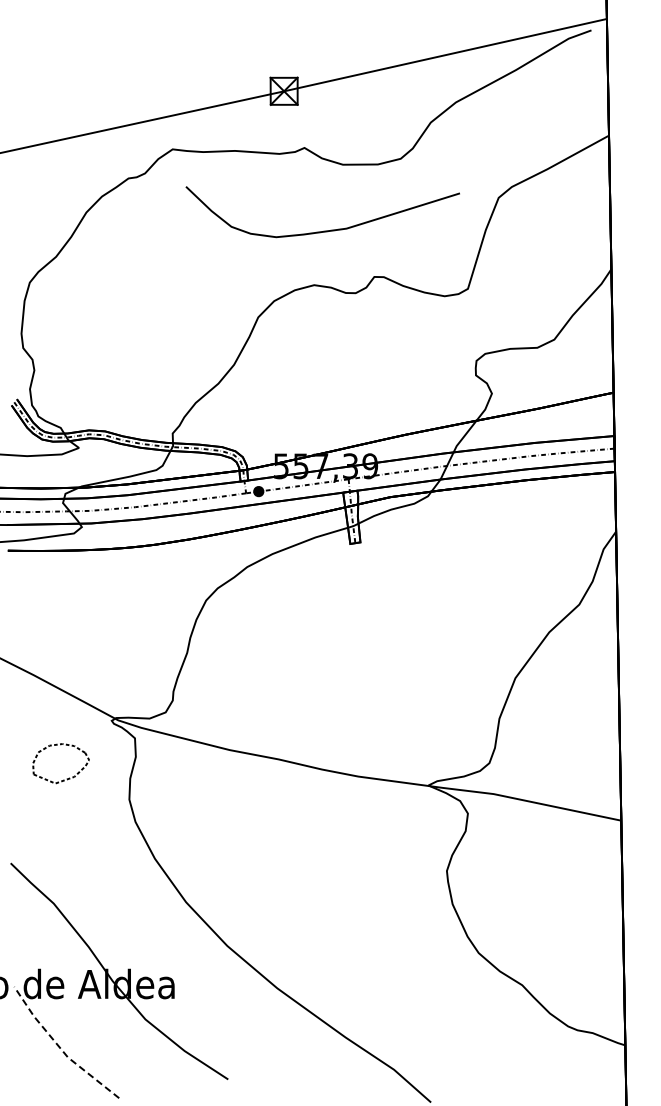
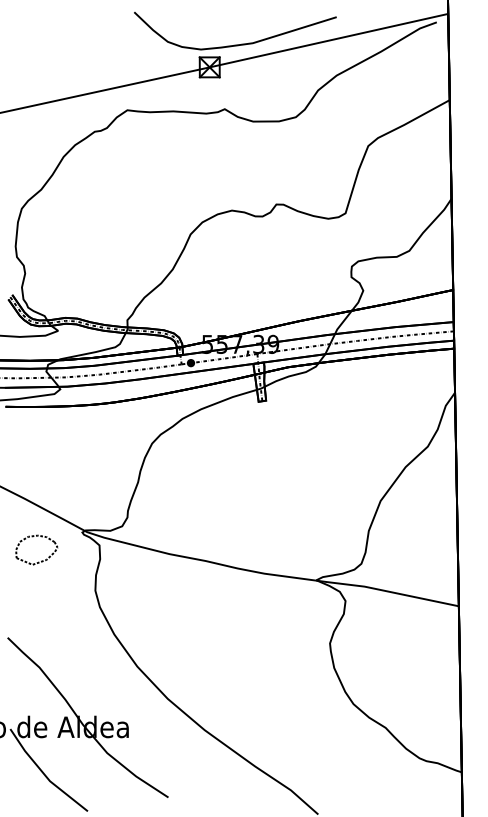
curve: (323, 230) -> (235, 44), moved
part: (66, 778) -> (40, 561), moved
line: (60, 1048) -> (44, 774), dashed -> solid

